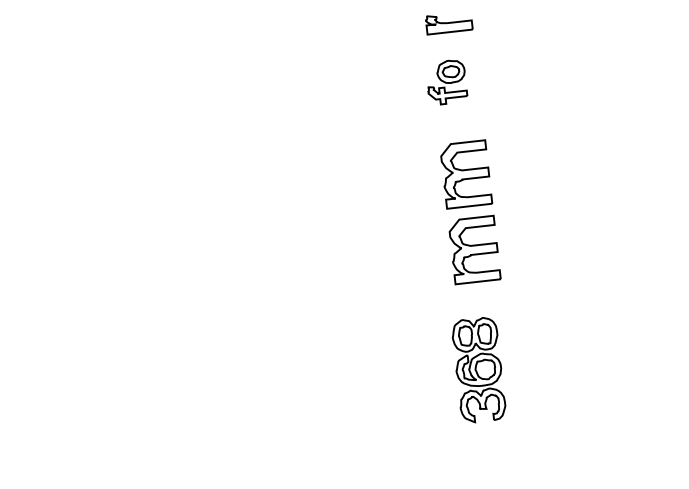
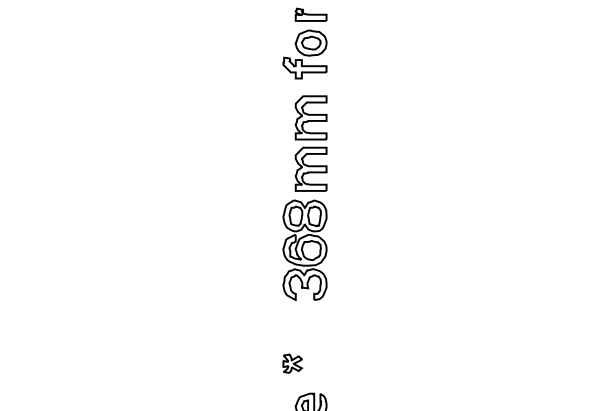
part: (445, 82) -> (304, 54), size x1.67
part: (478, 370) -> (304, 250), size x1.43

